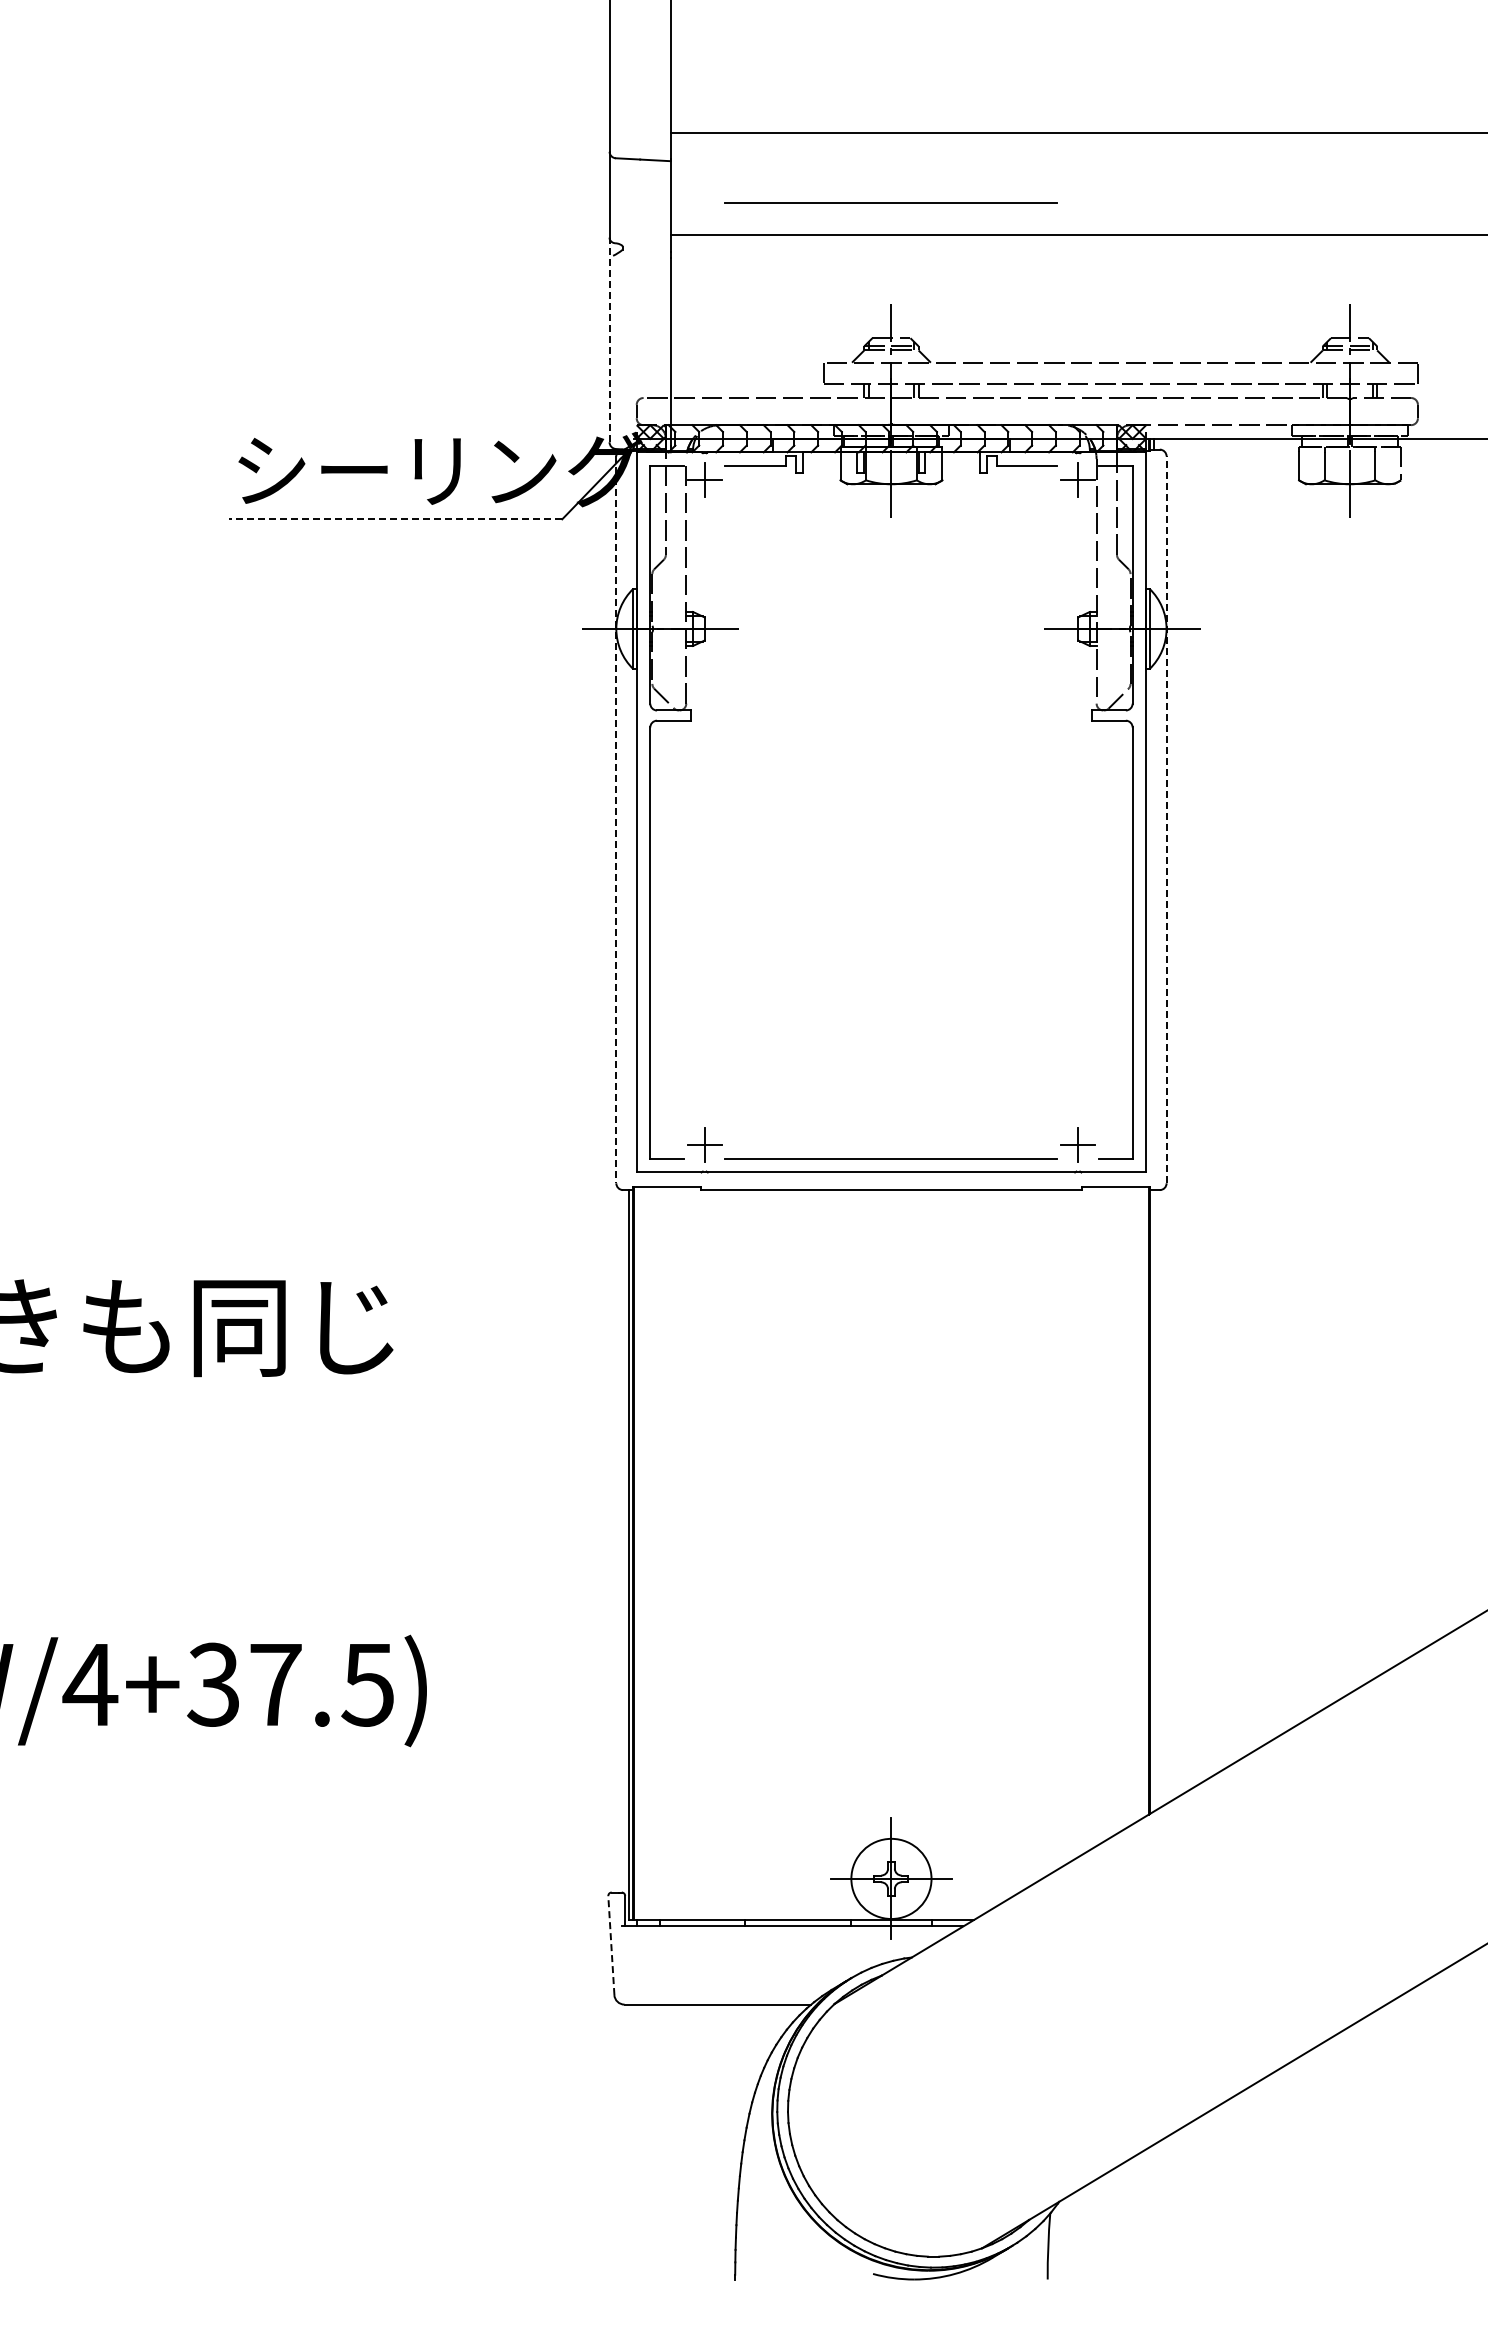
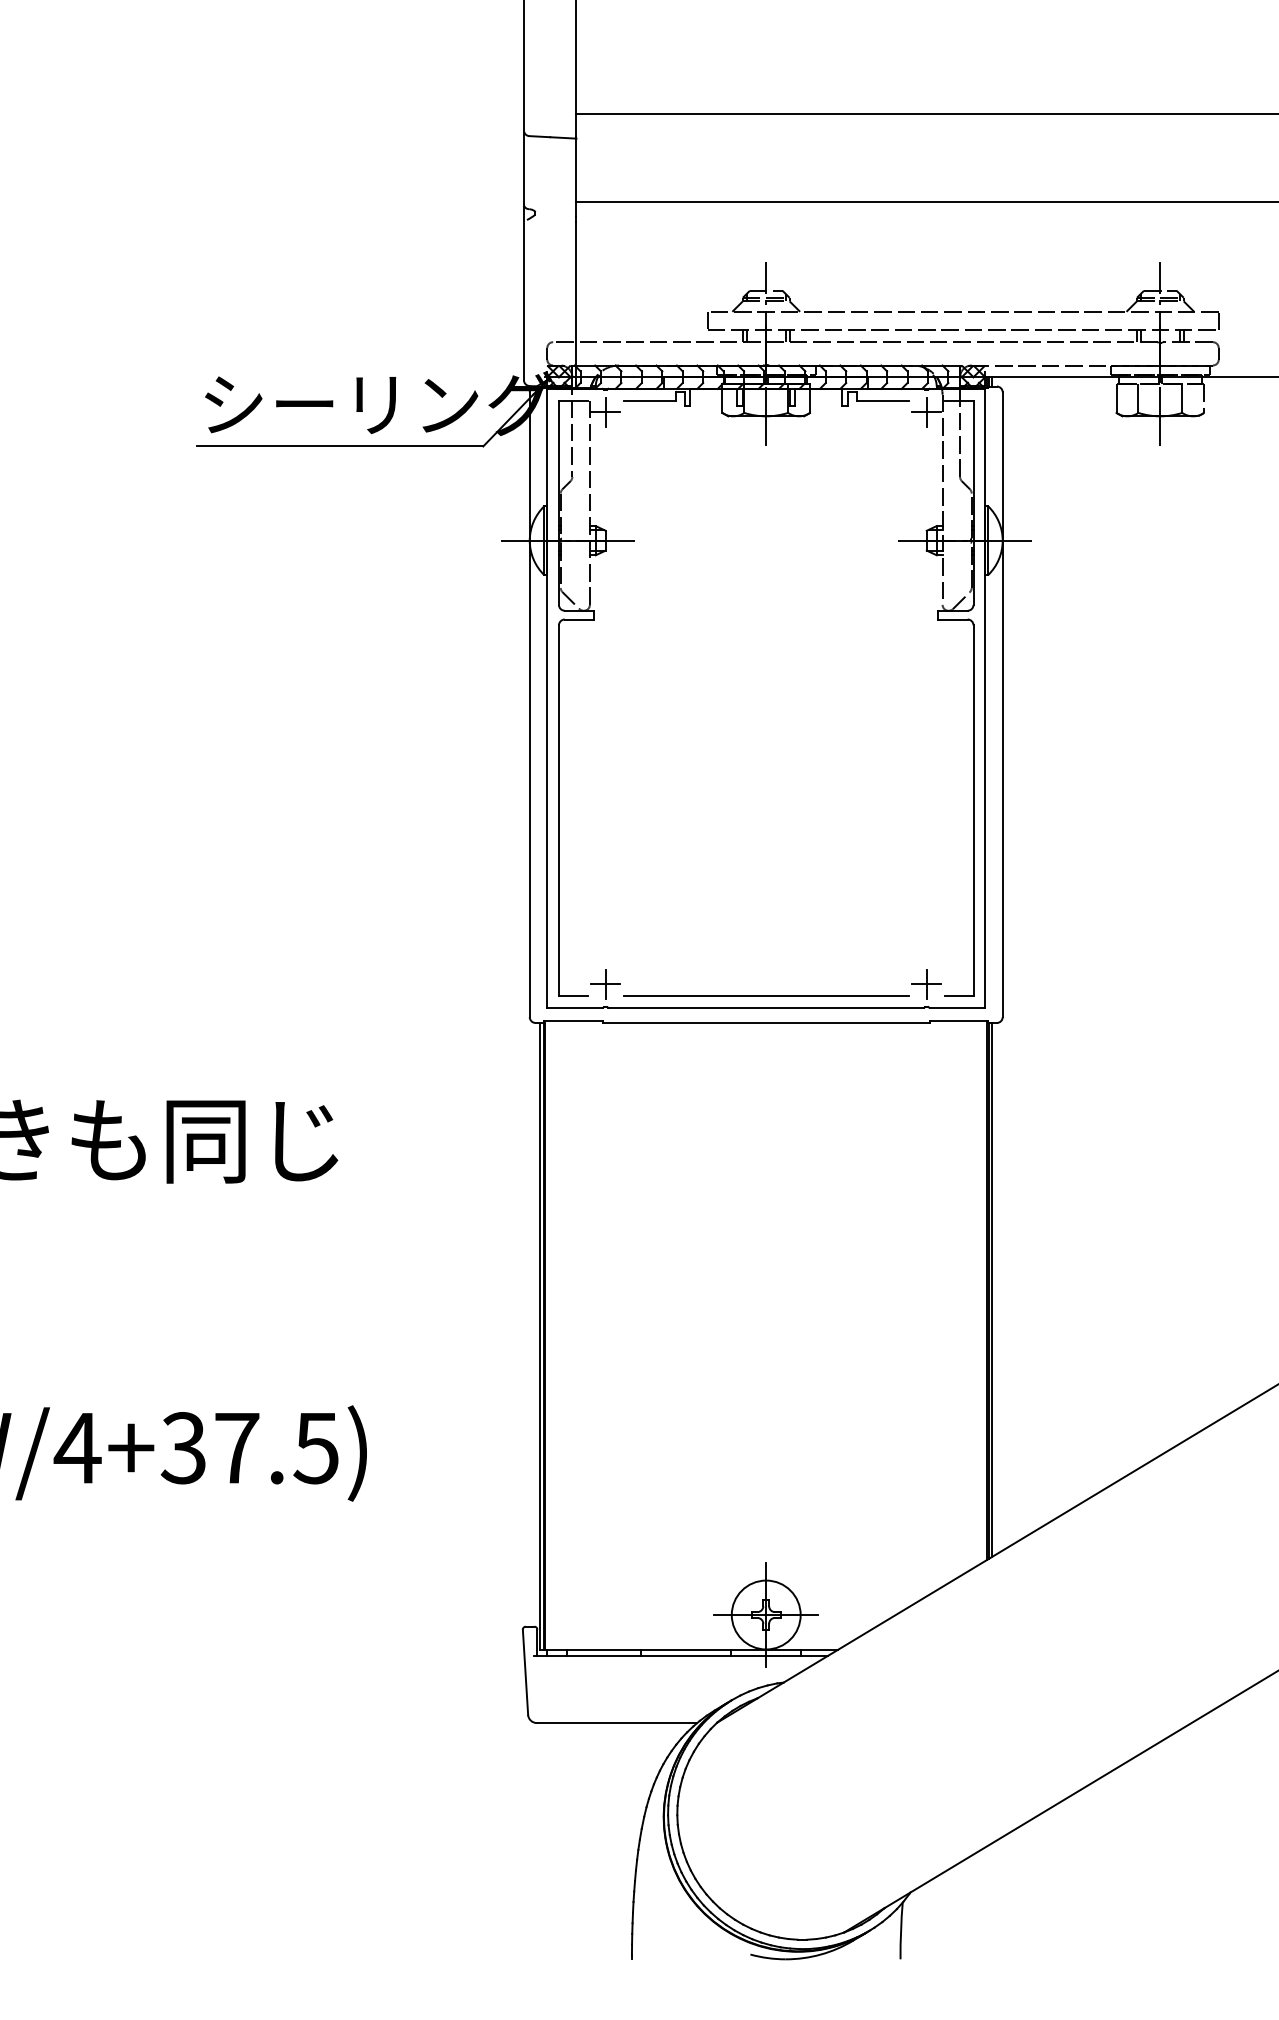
line: (890, 202) -> (765, 174), removed
line: (609, 339) -> (523, 291), dashed -> solid
line: (395, 519) -> (339, 446), dashed -> solid
line: (1166, 819) -> (1002, 704), dashed -> solid
line: (616, 820) -> (529, 705), dashed -> solid
line: (1154, 1500) -> (992, 1289), added
line: (611, 1945) -> (525, 1672), dashed -> solid

